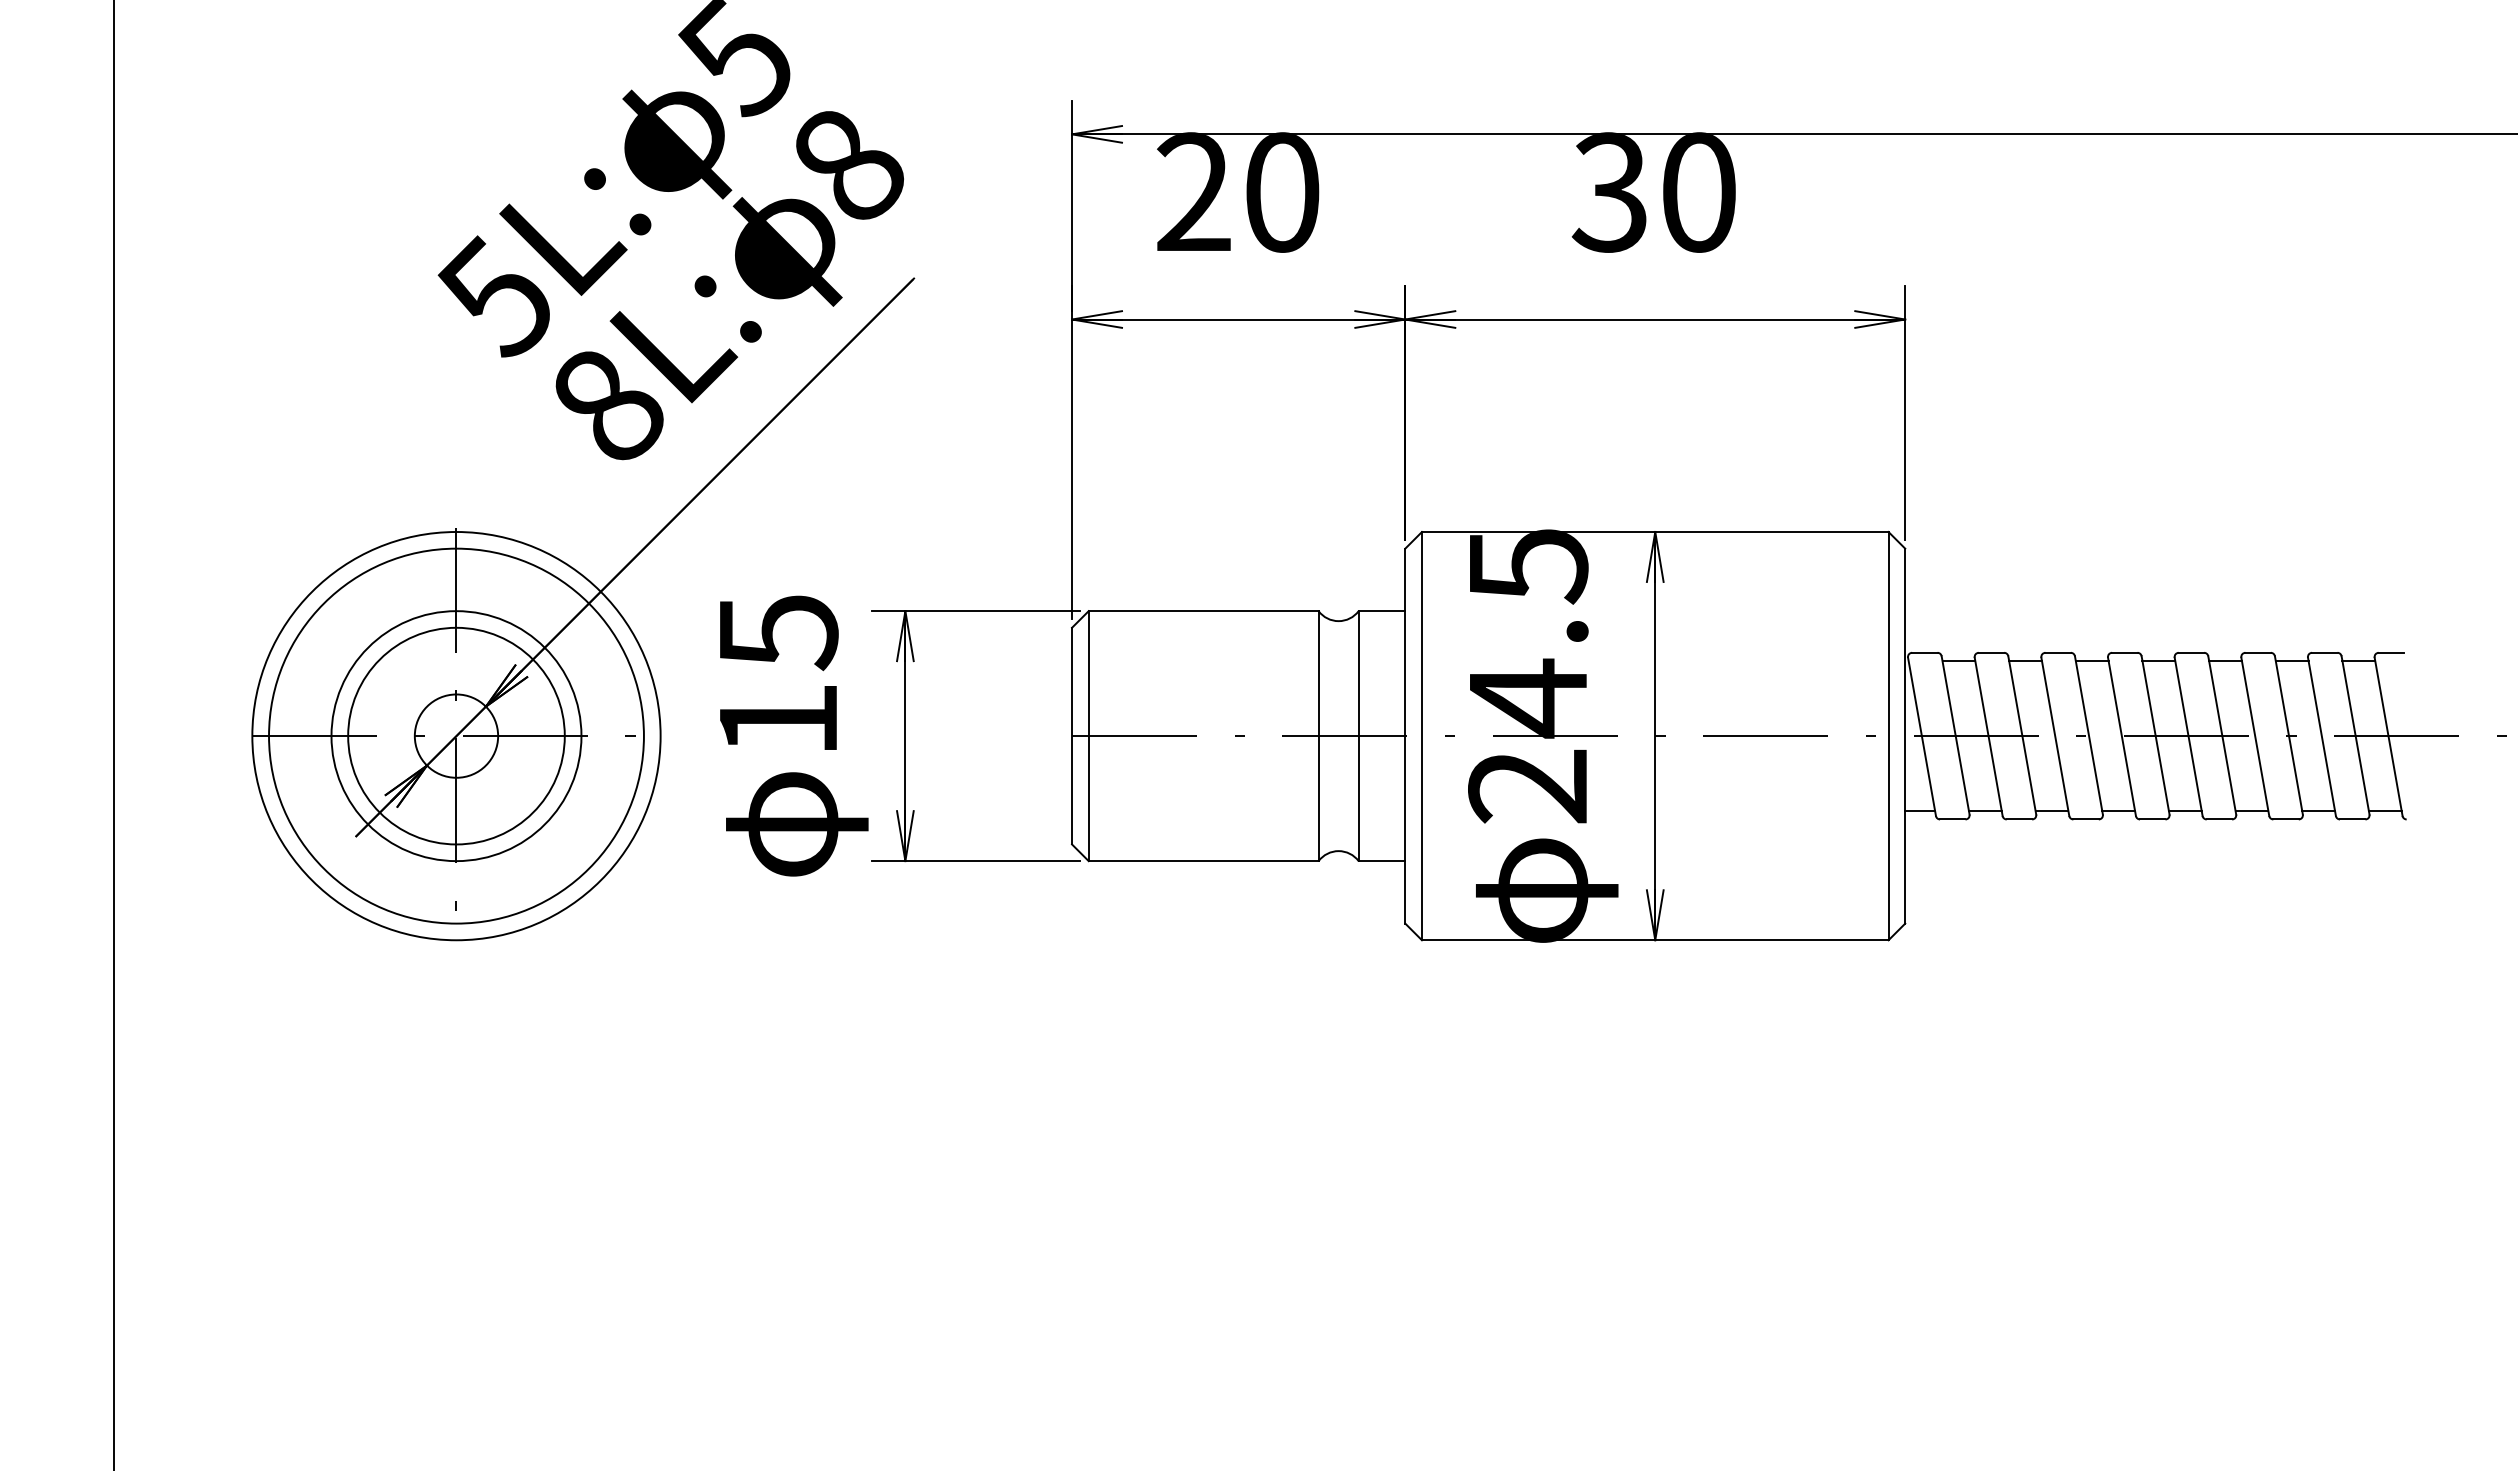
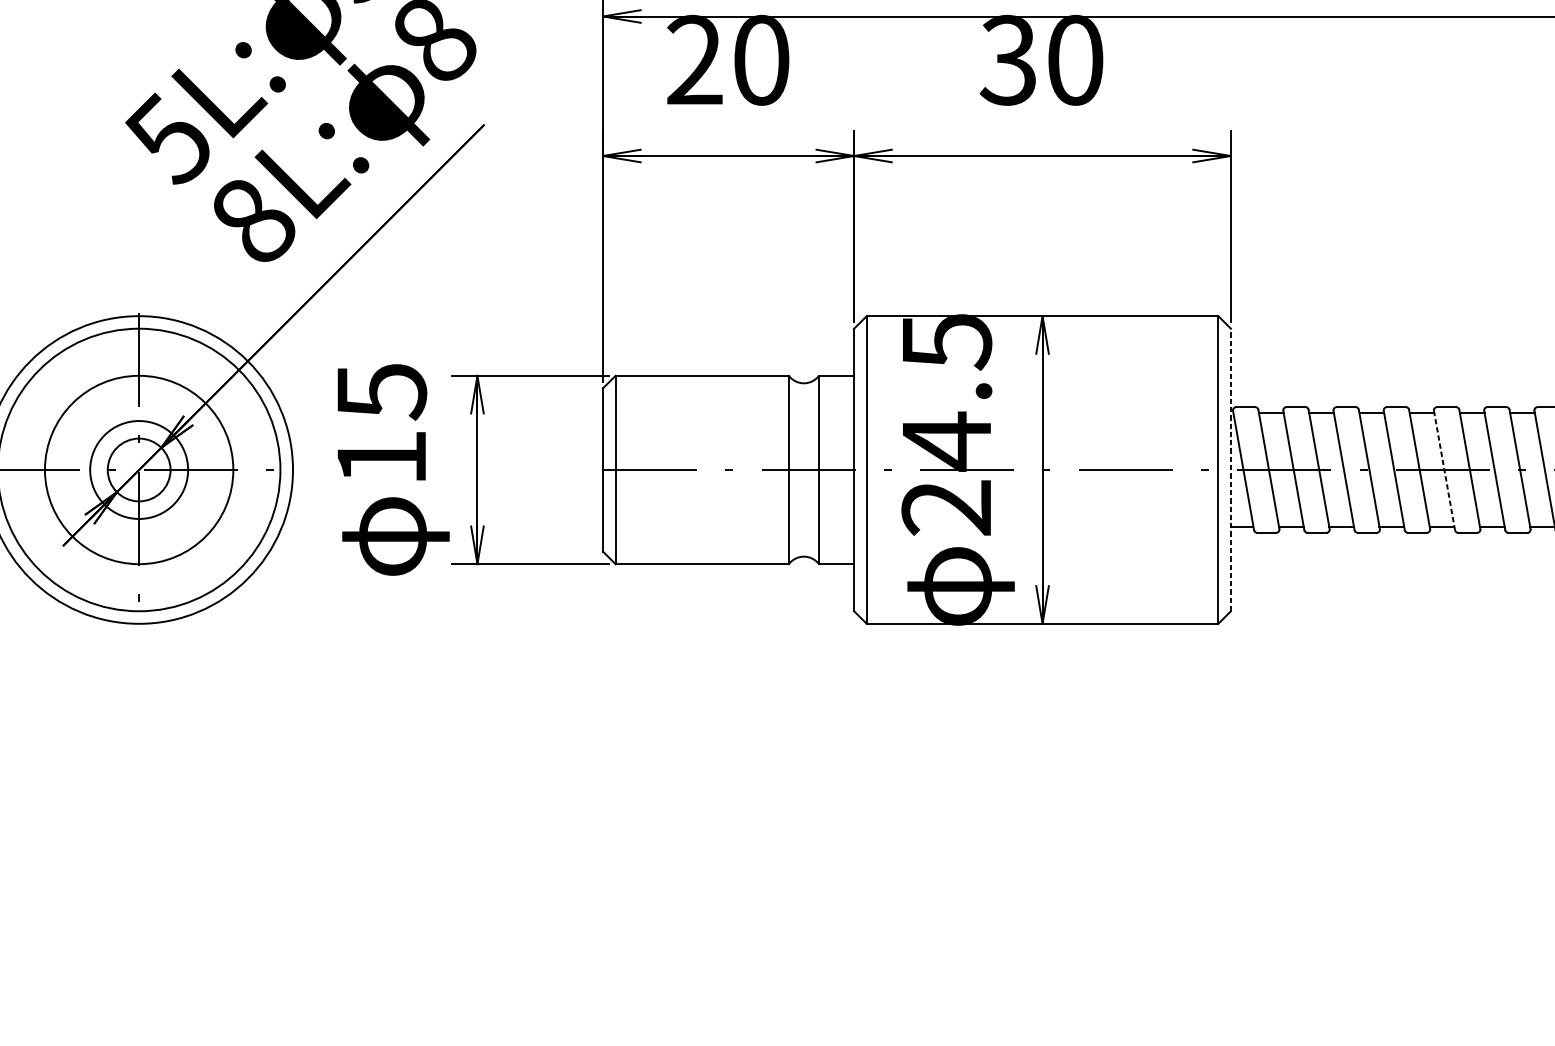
circle: (456, 735) -> (139, 469), size x0.6
line: (1905, 735) -> (1231, 469), solid -> dashed
line: (2188, 737) -> (1444, 471), solid -> dashed

